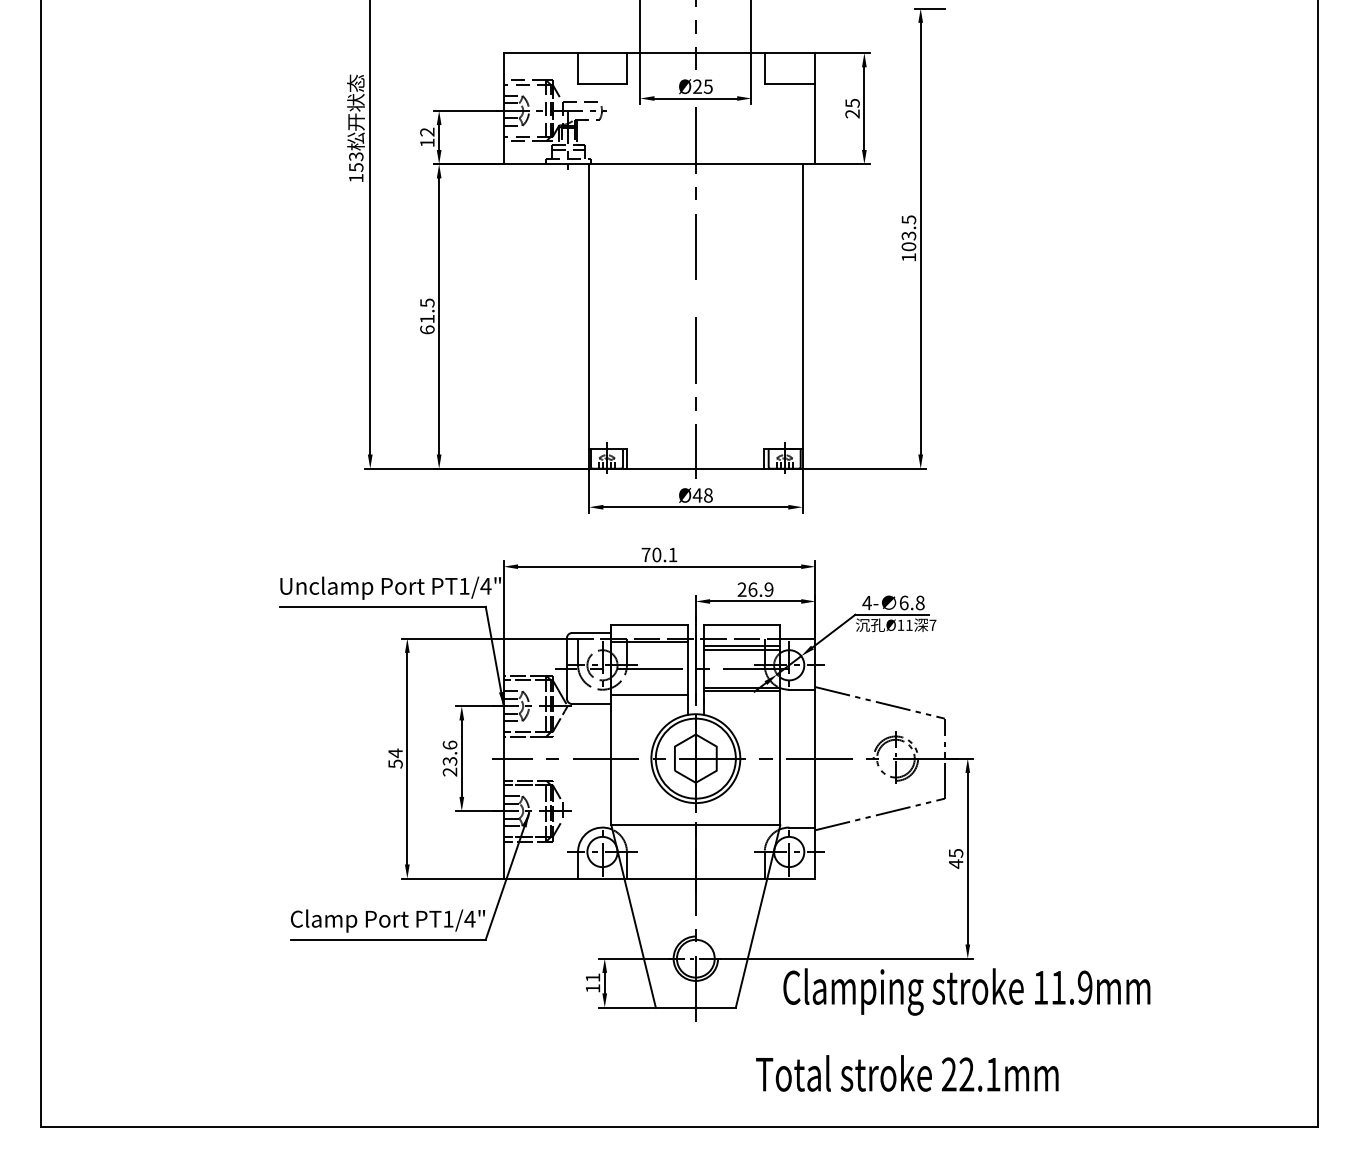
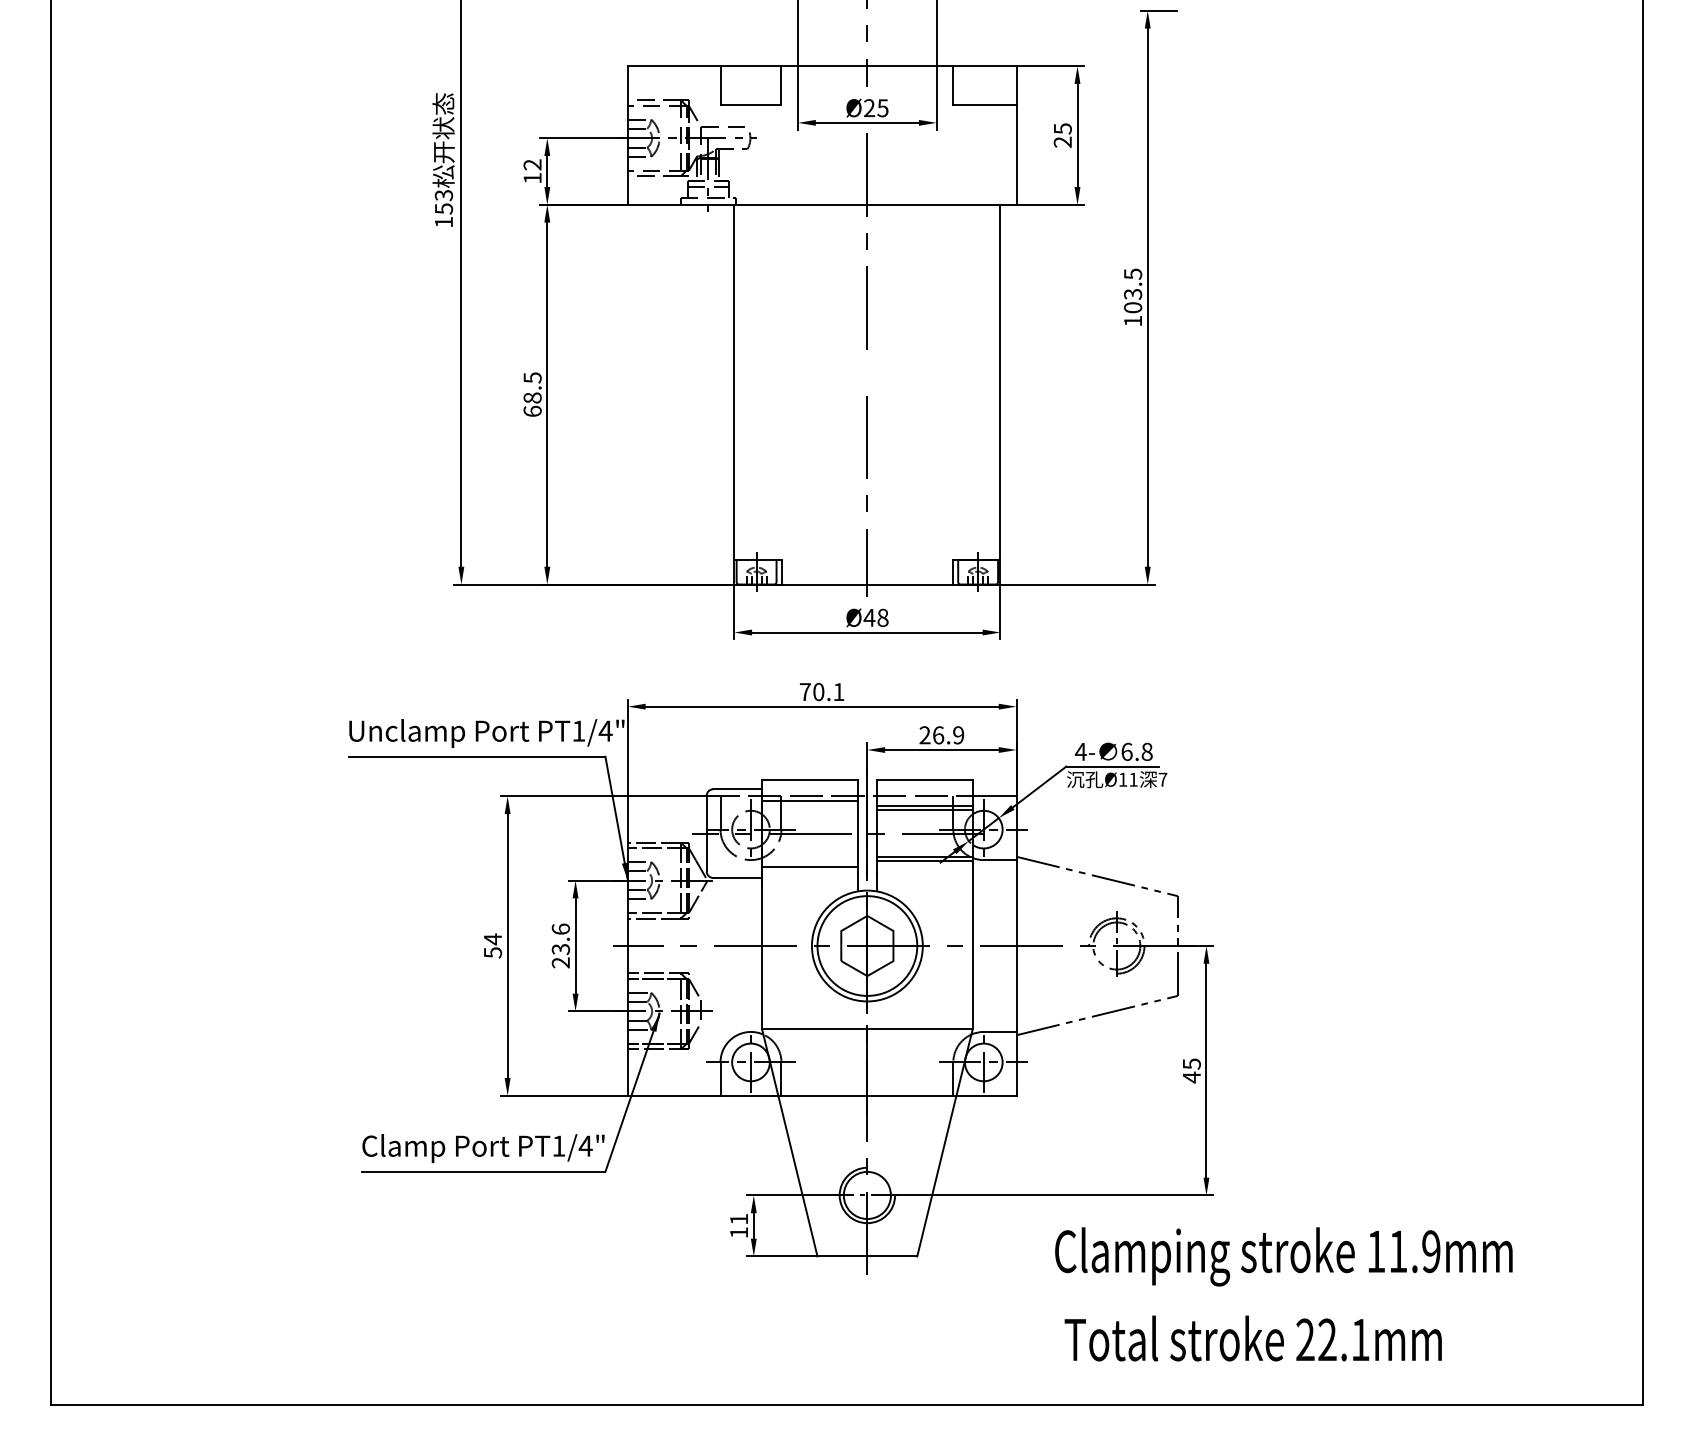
text: (427, 318) -> (532, 397), 61.5 -> 68.5
text: (966, 991) -> (1283, 1256), moved
text: (907, 1073) -> (1253, 1338), moved

